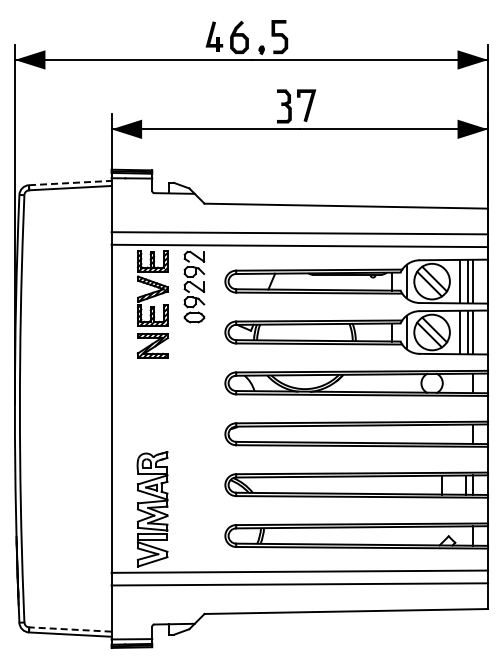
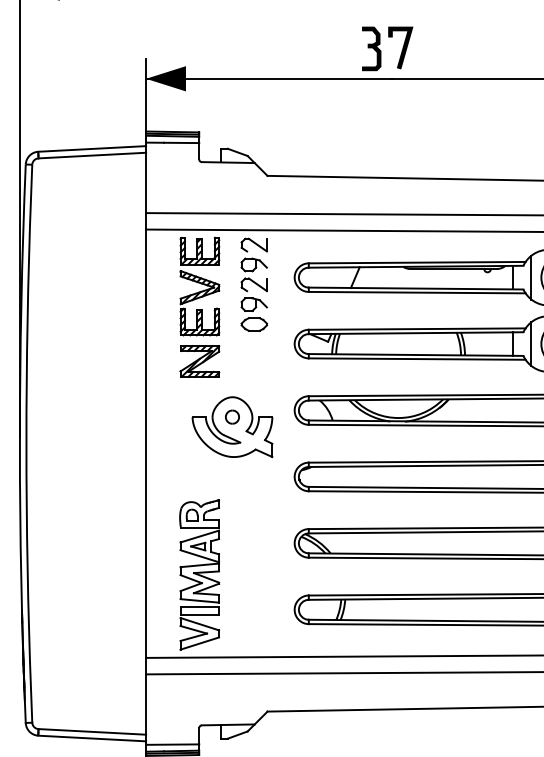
line: (70, 183) -> (92, 149), dashed -> solid
part: (177, 395) -> (232, 426), added
line: (69, 629) -> (91, 731), dashed -> solid

